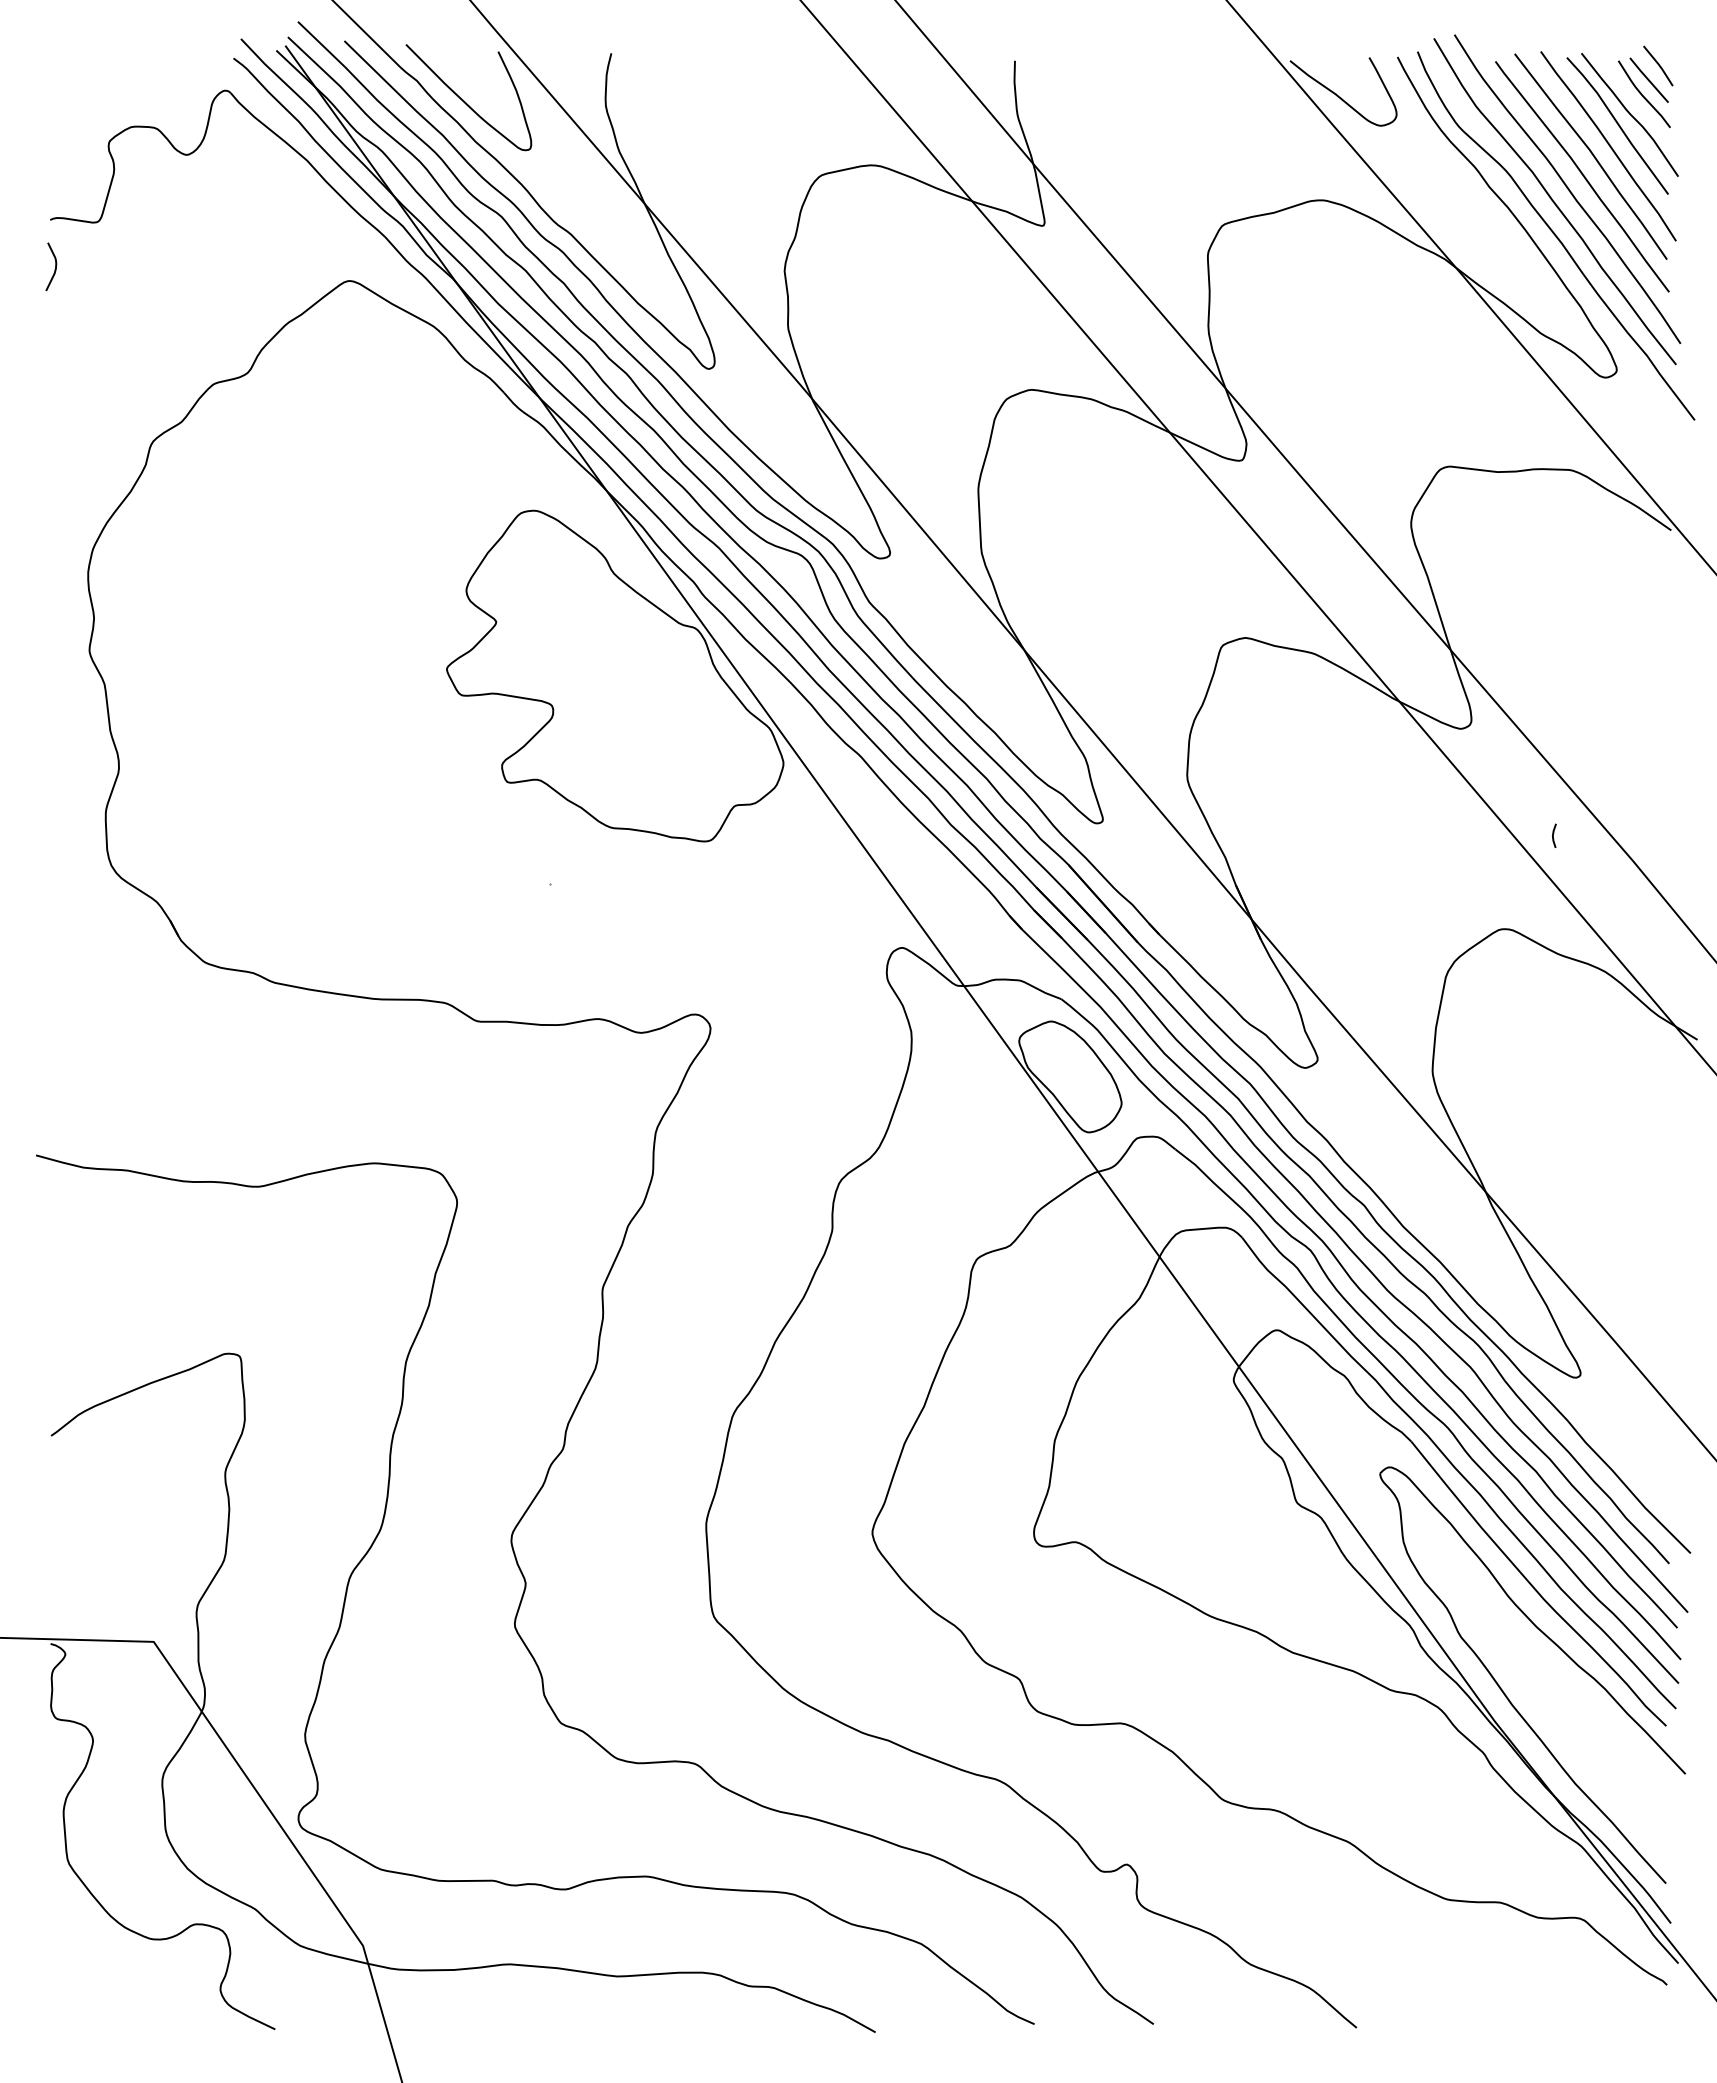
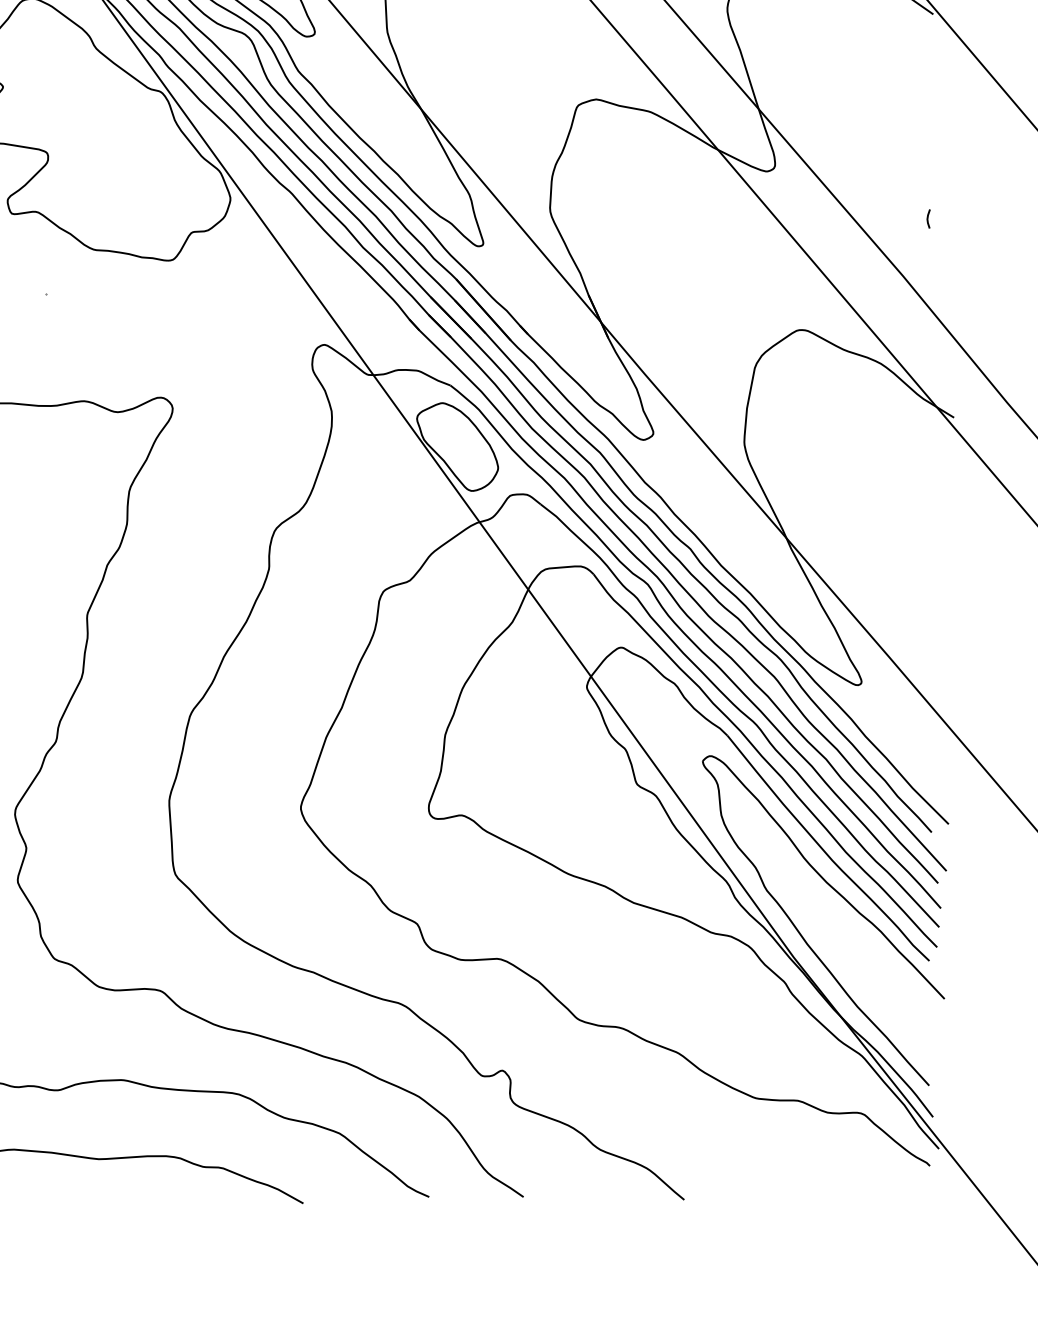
line: (1553, 835) -> (927, 218), moved

